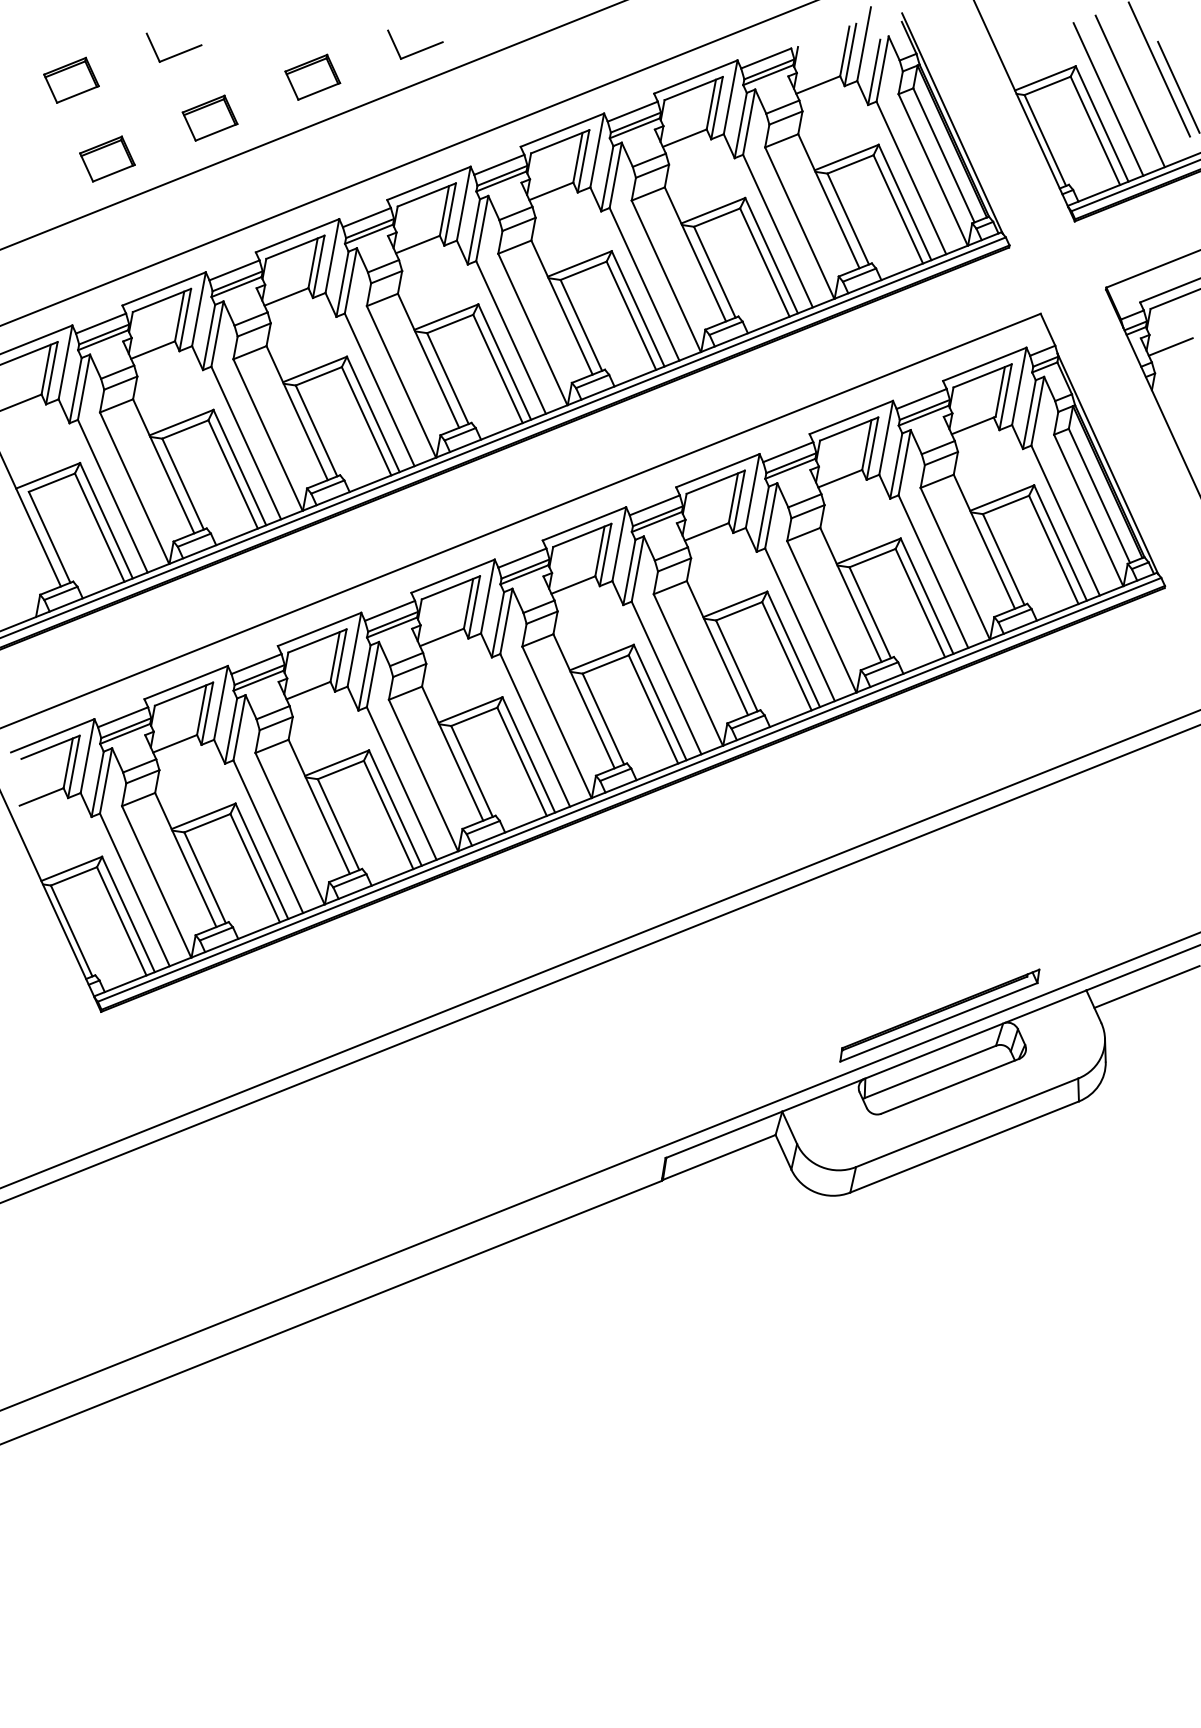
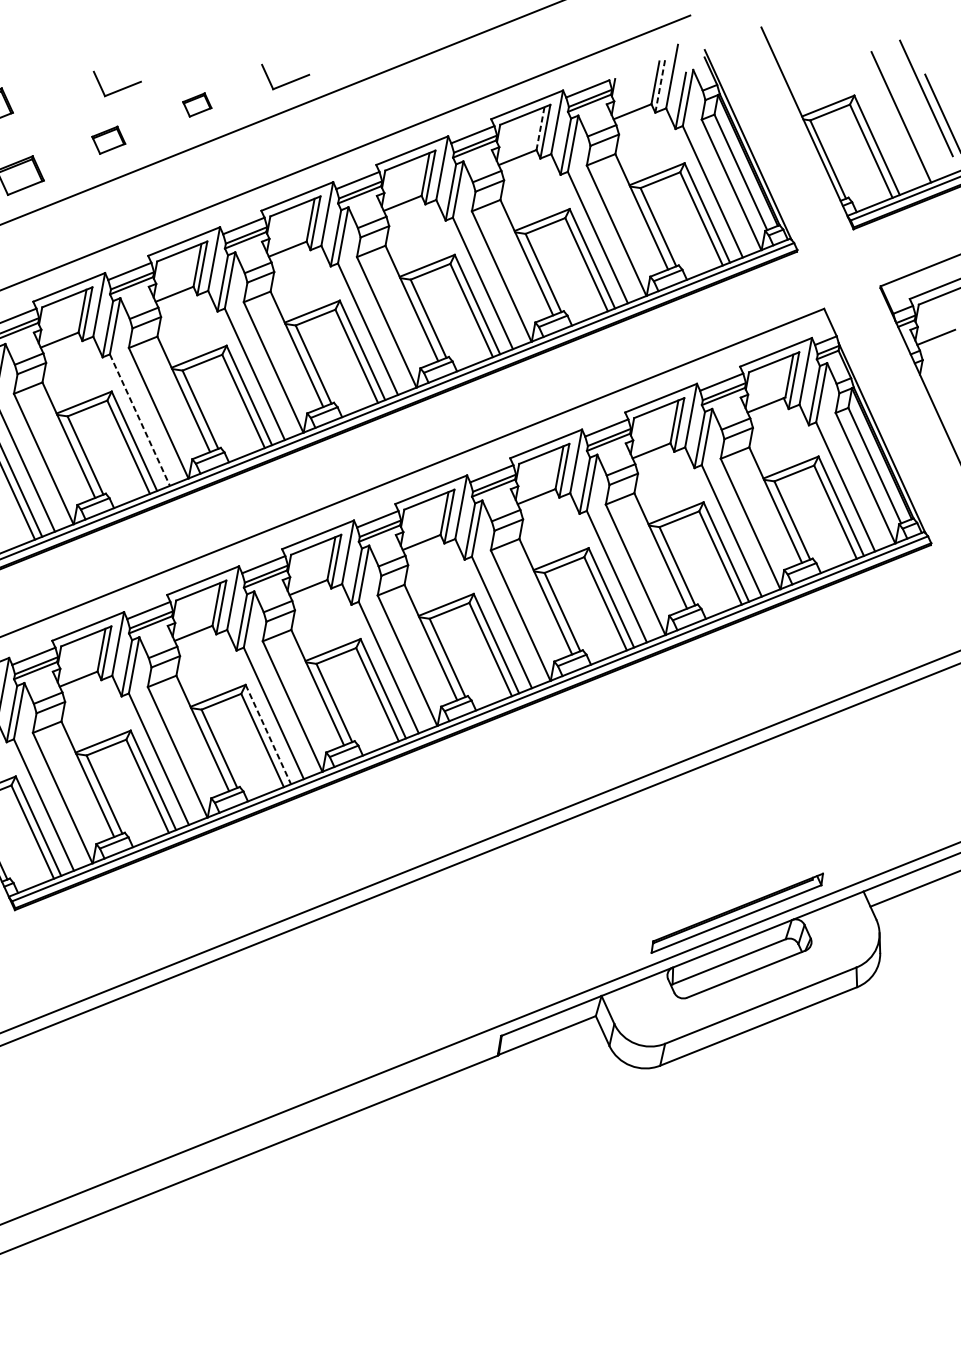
part: (177, 53) -> (120, 88), moved
line: (850, 54) -> (660, 85), solid -> dashed
part: (312, 76) -> (196, 104), size x0.6
line: (1108, 99) -> (882, 124), removed
line: (711, 105) -> (540, 129), solid -> dashed
part: (209, 117) -> (108, 139), size x0.7
line: (246, 443) -> (140, 420), solid -> dashed
line: (395, 808) -> (268, 734), solid -> dashed

